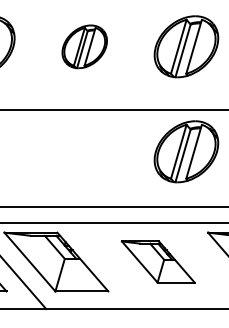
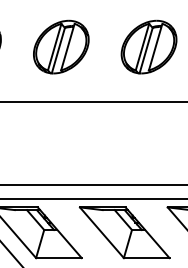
part: (84, 46) -> (61, 46), size x1.43
part: (186, 151) -> (149, 137), removed
part: (158, 261) -> (124, 232), size x1.43

